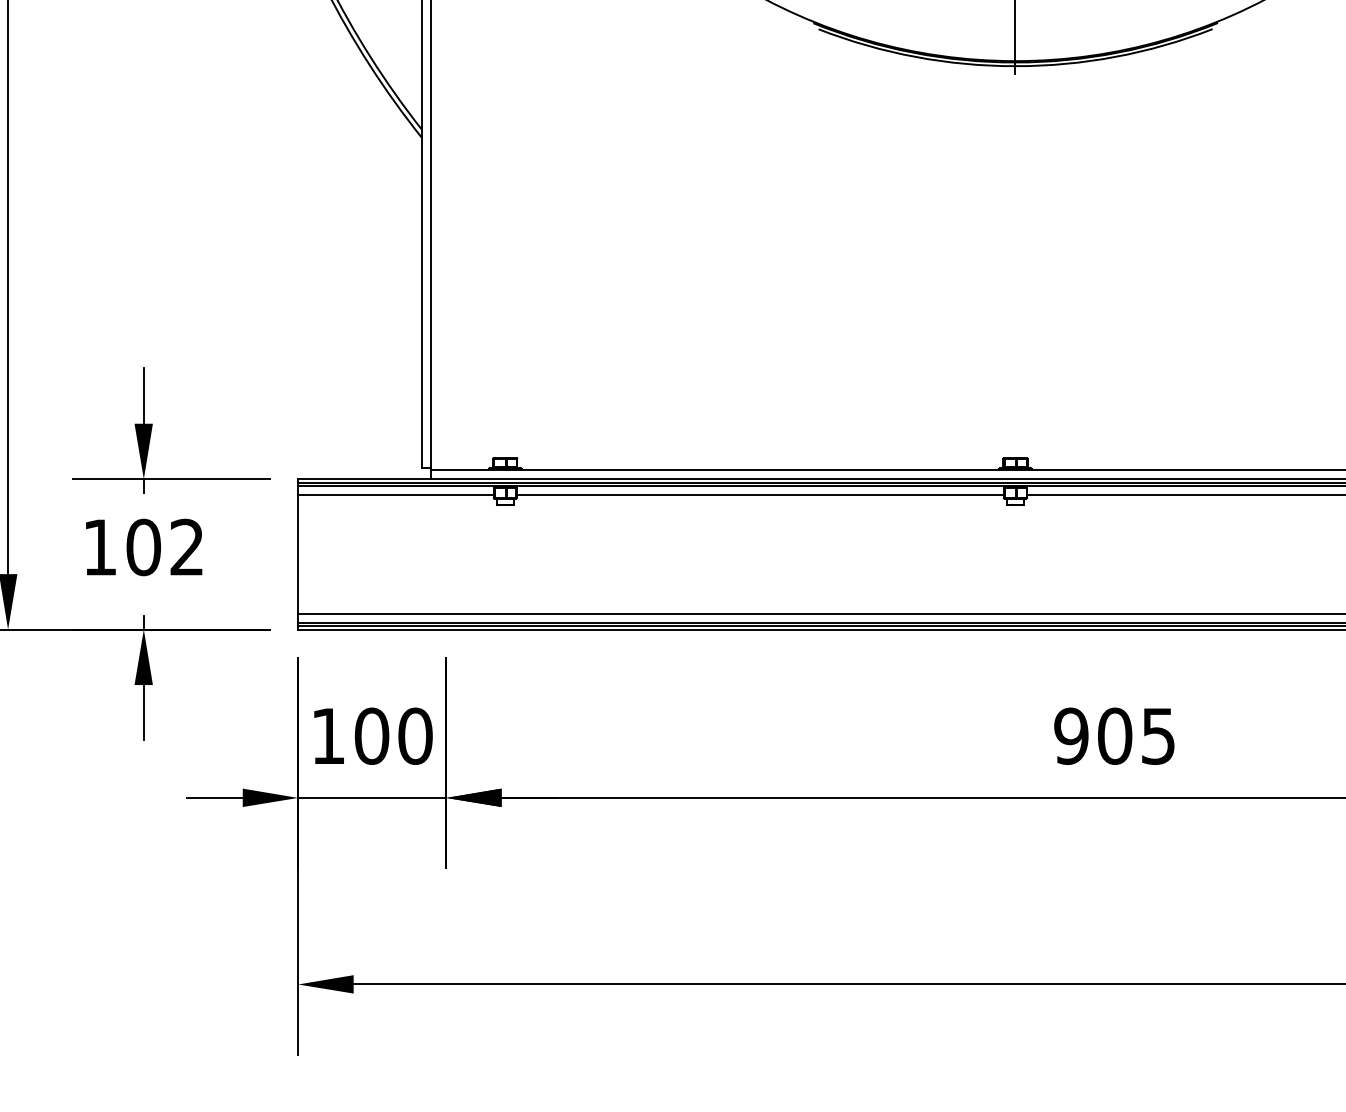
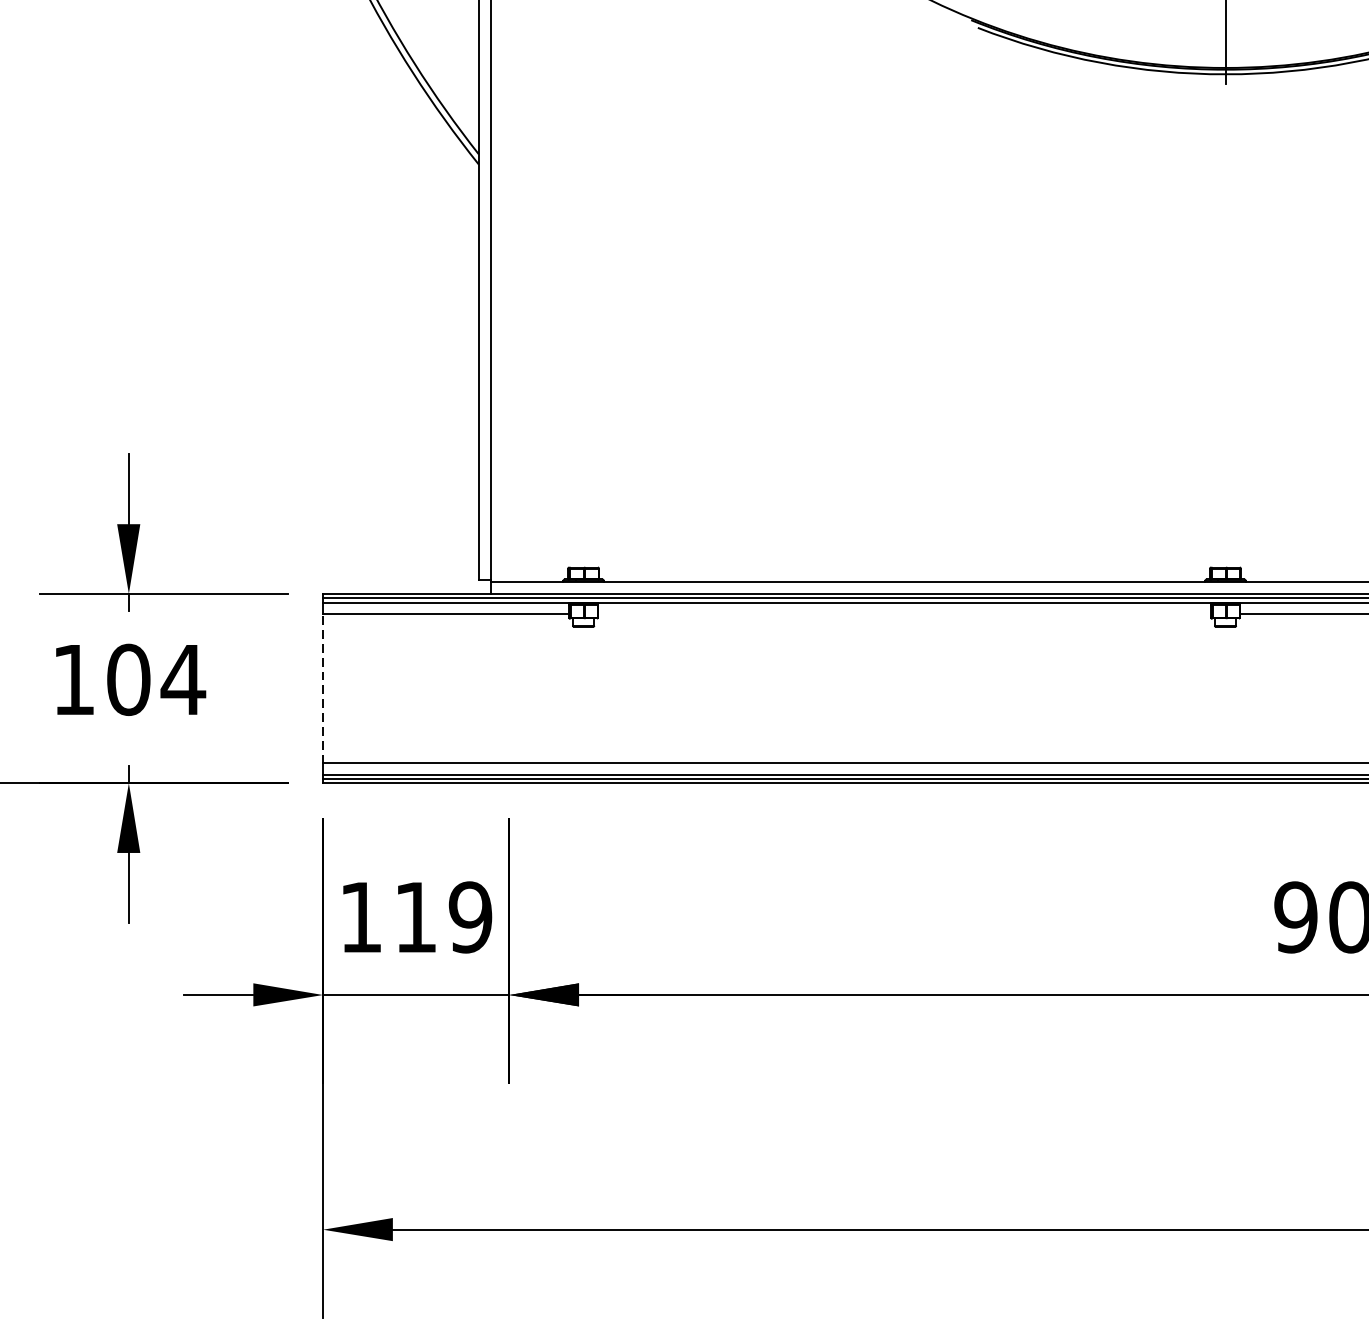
line: (759, 494) -> (903, 613), removed
text: (187, 546) -> (183, 678), 102 -> 104
line: (298, 553) -> (323, 687), solid -> dashed
text: (393, 735) -> (443, 916), 100 -> 119

